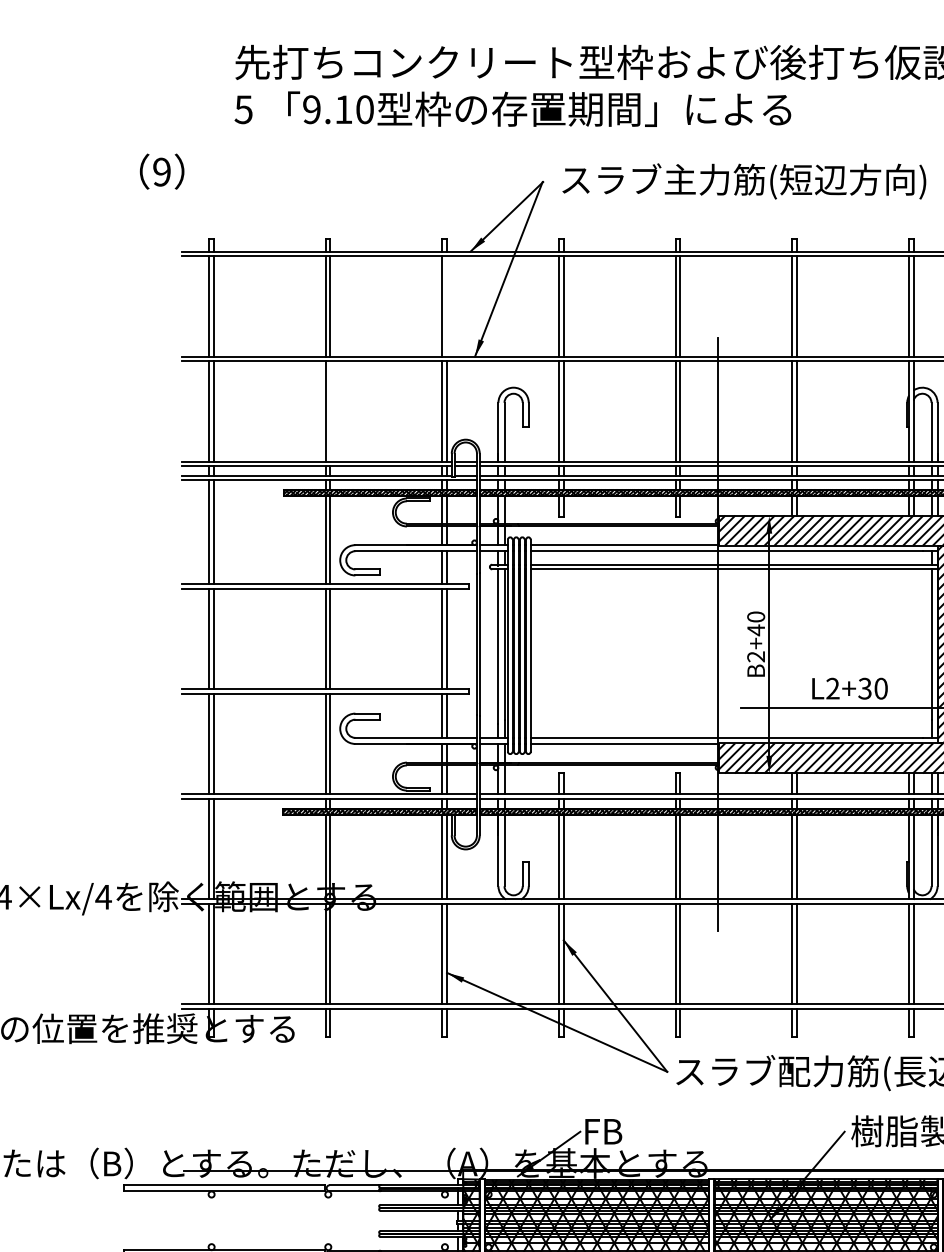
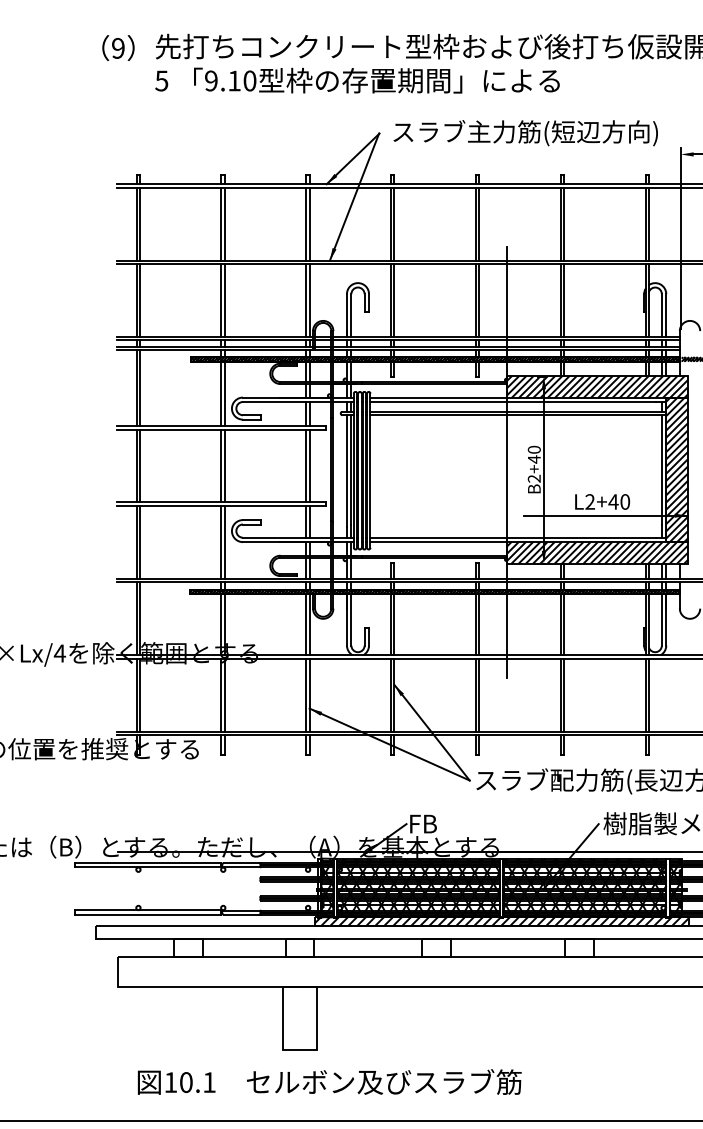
text: (162, 170) -> (118, 47), moved
line: (446, 305) -> (309, 223), added
line: (329, 411) -> (224, 300), added
text: (865, 688) -> (613, 501), L2+30 -> L2+40

